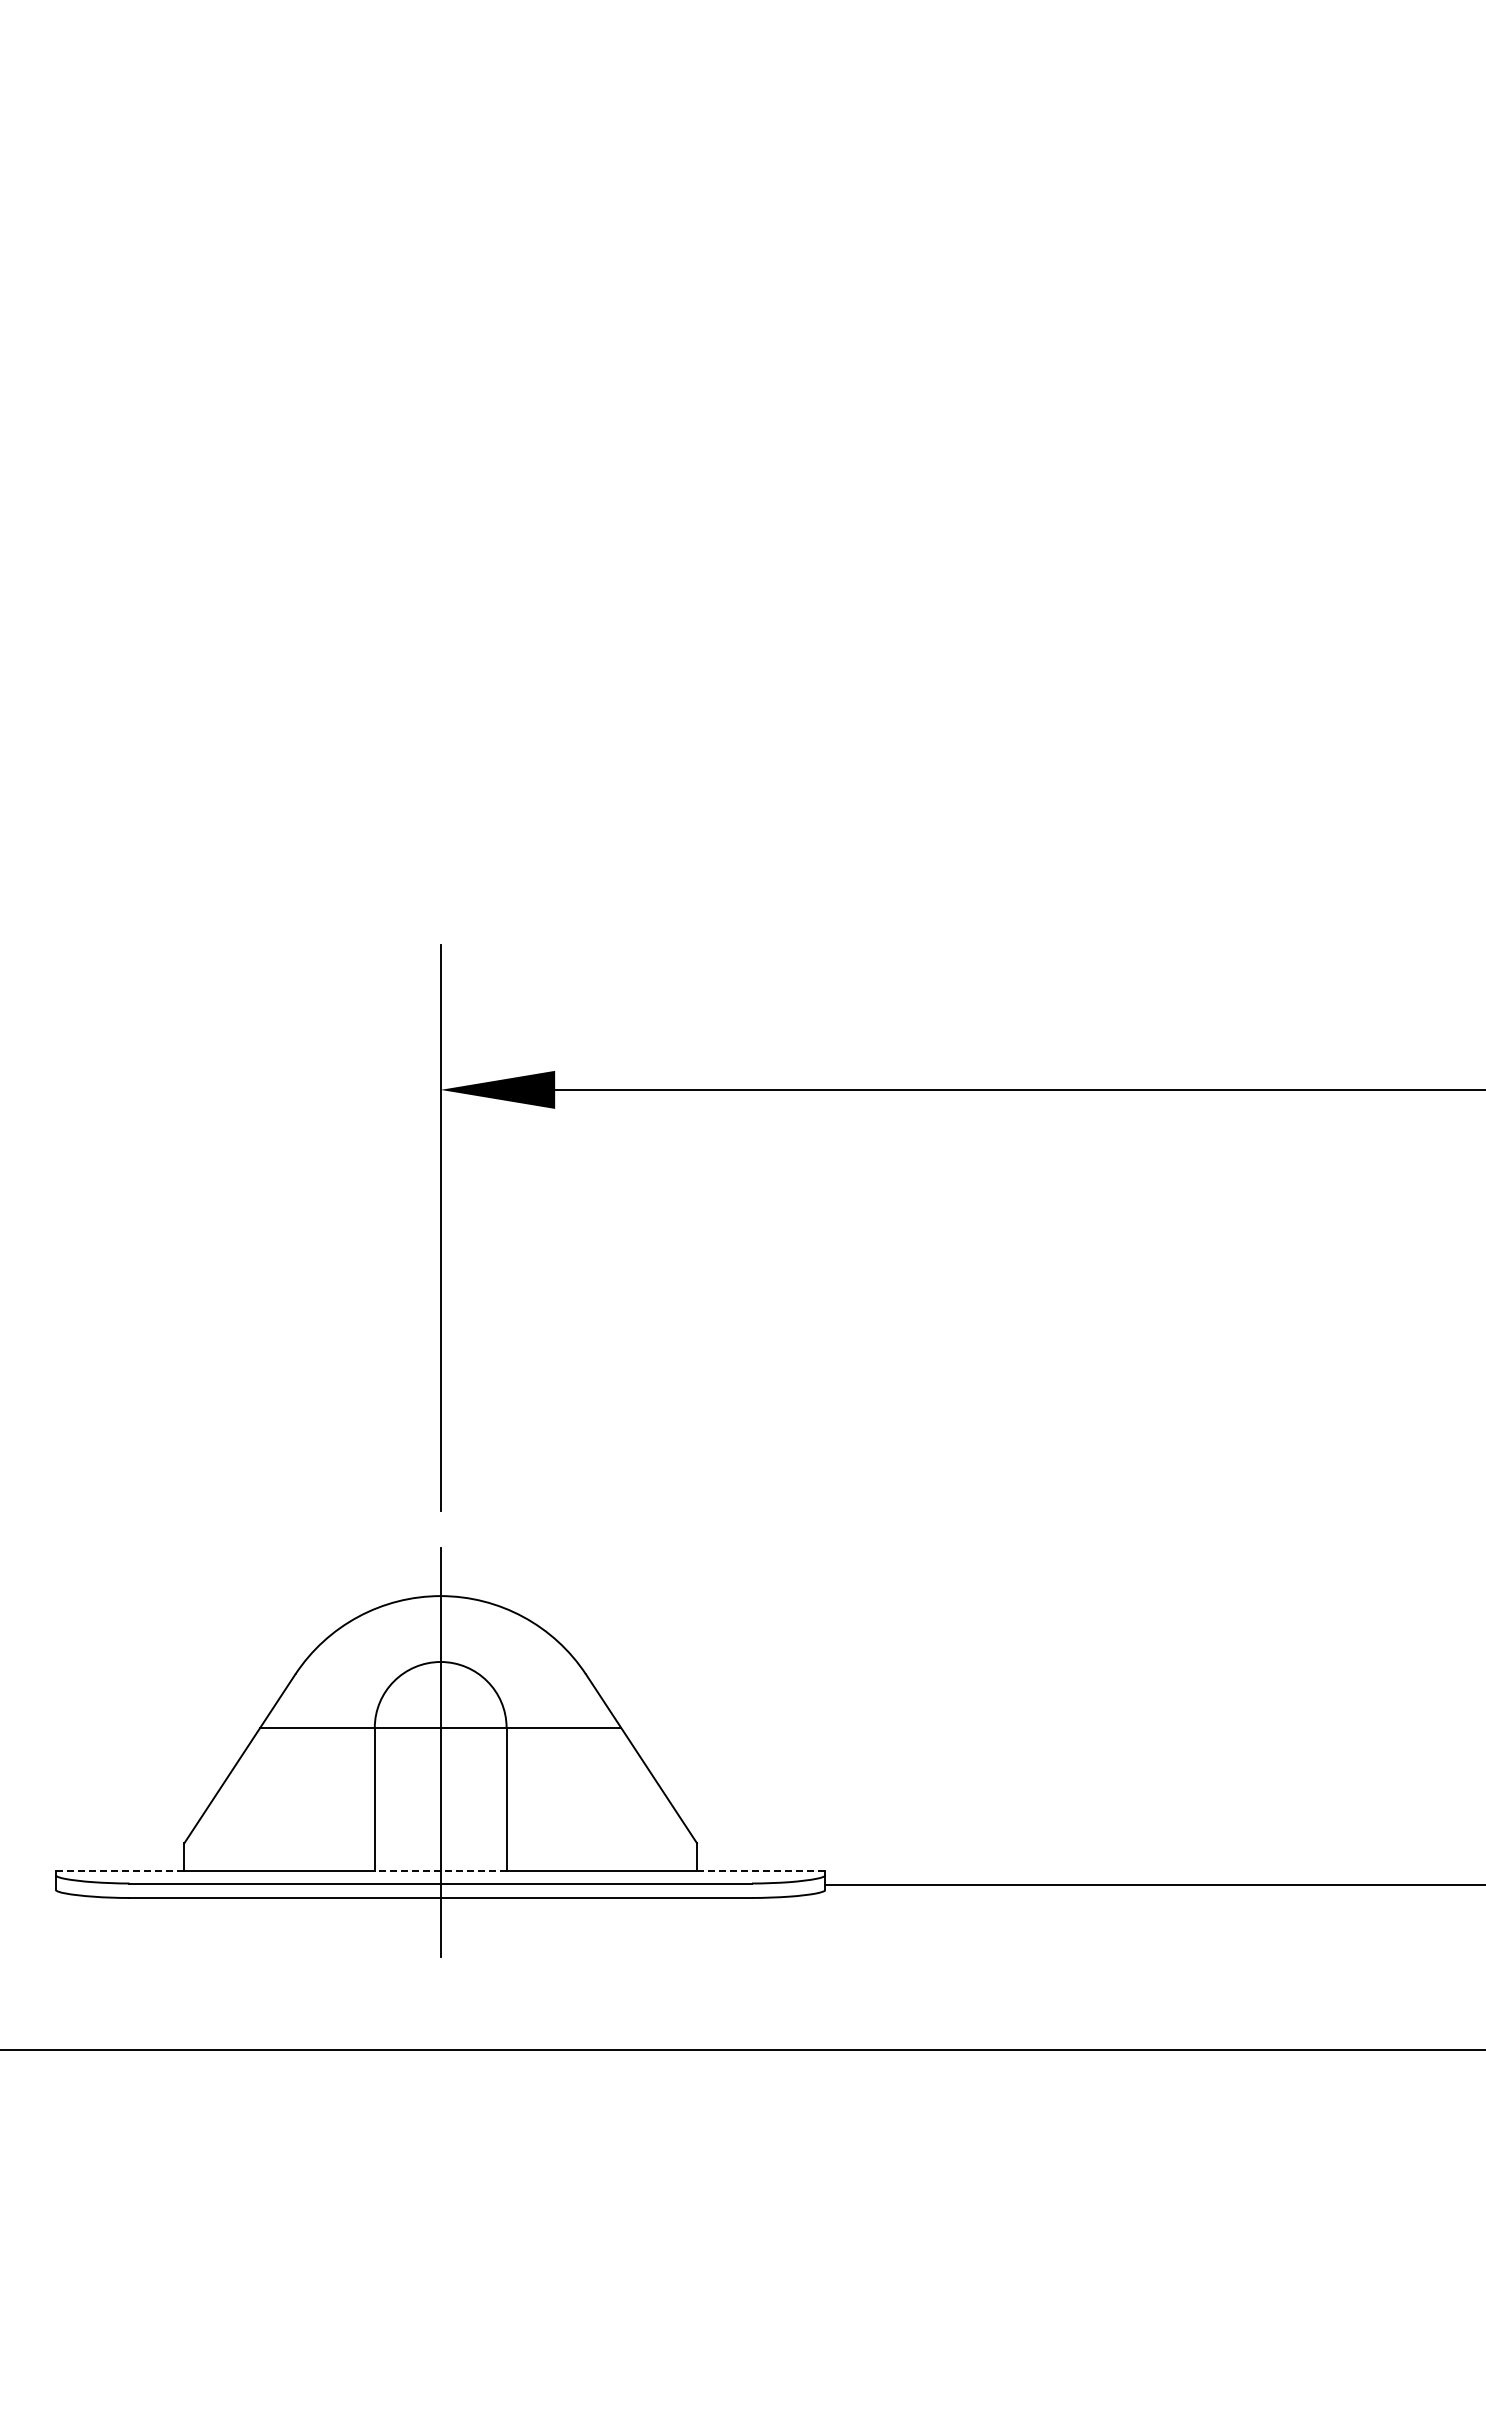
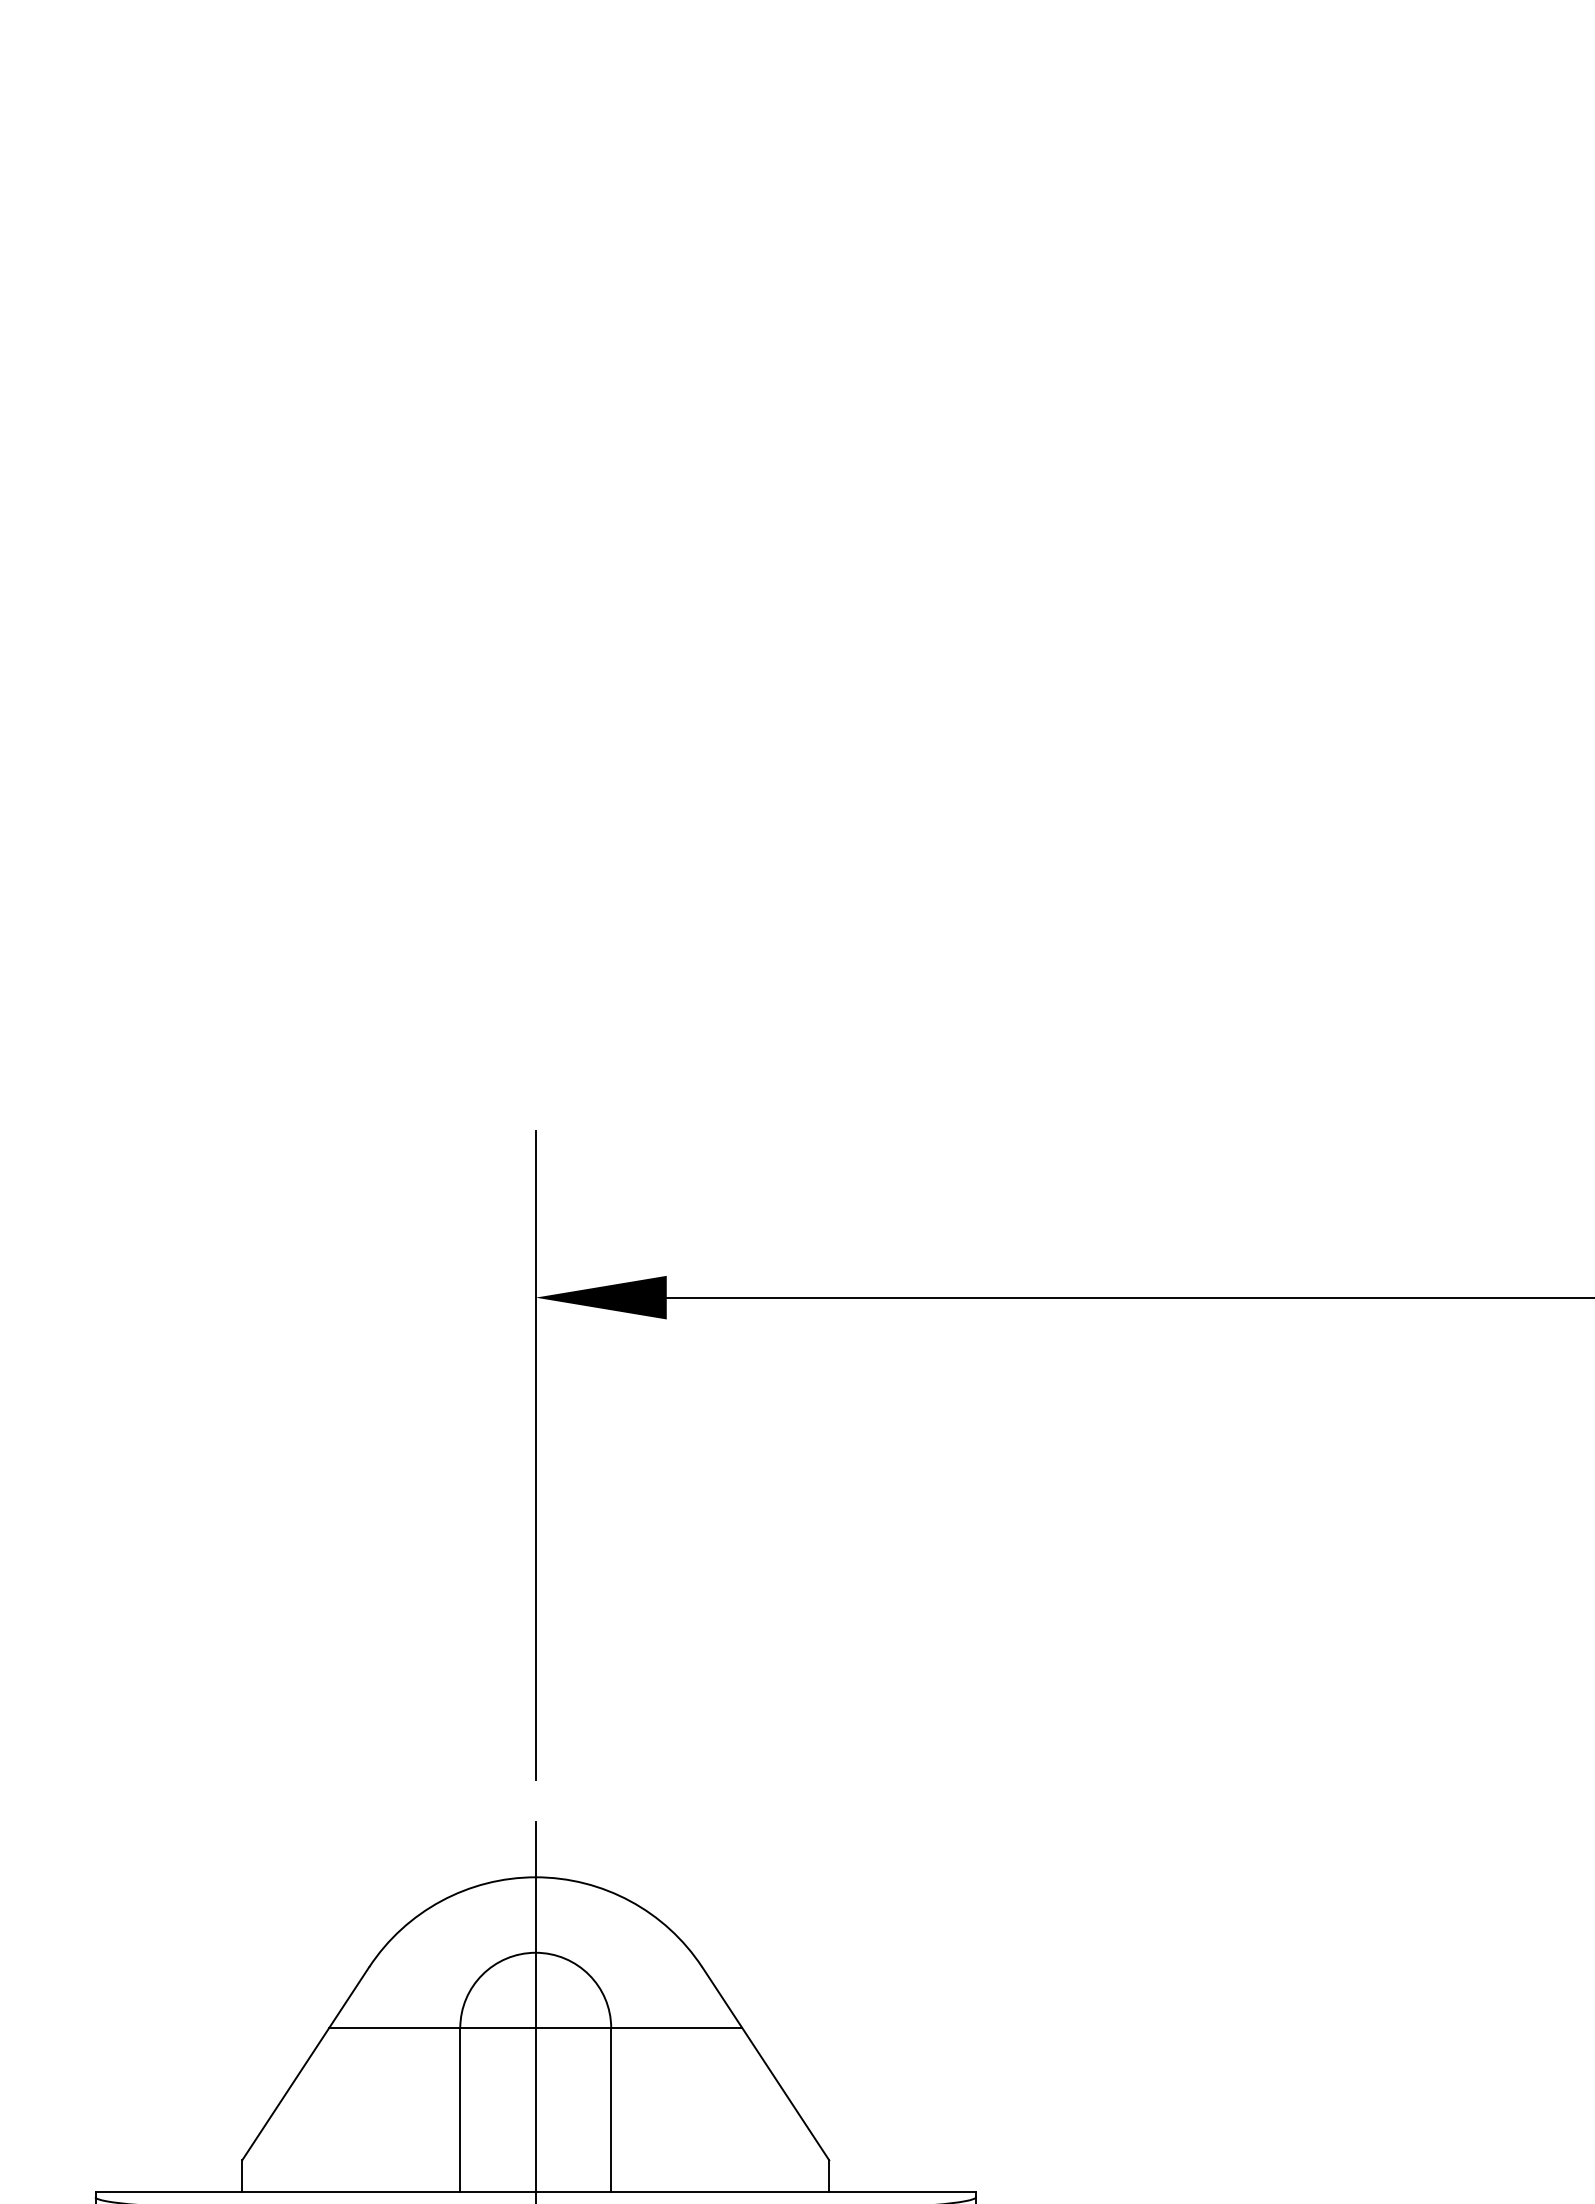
line: (119, 1870) -> (167, 2191), dashed -> solid
line: (440, 1870) -> (535, 2191), dashed -> solid
line: (760, 1870) -> (901, 2191), dashed -> solid

